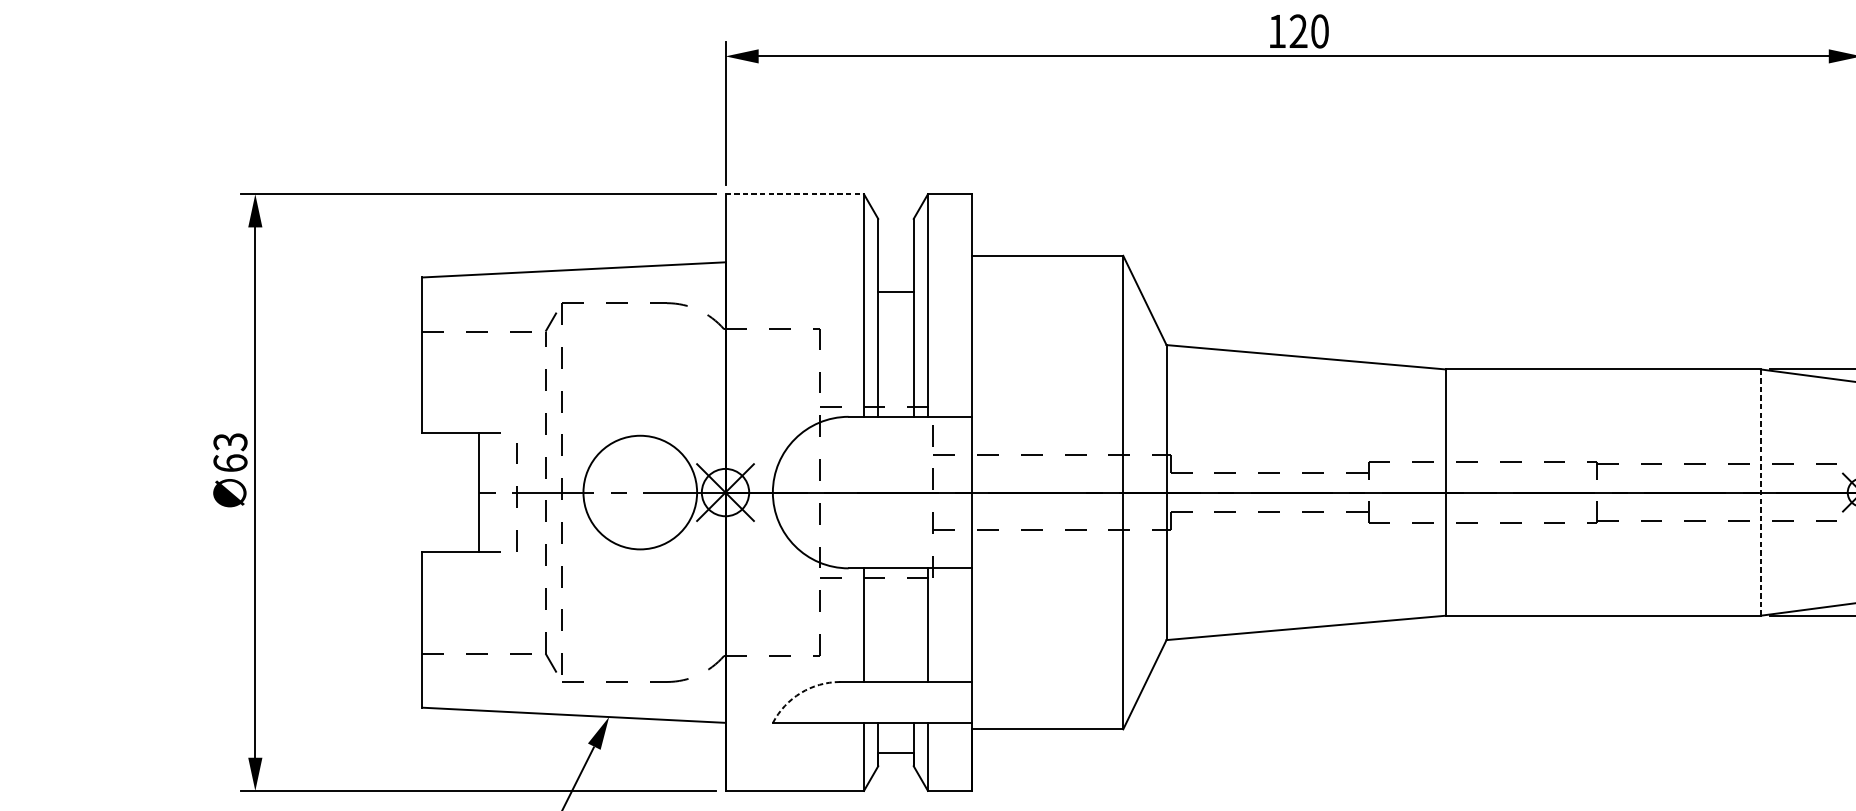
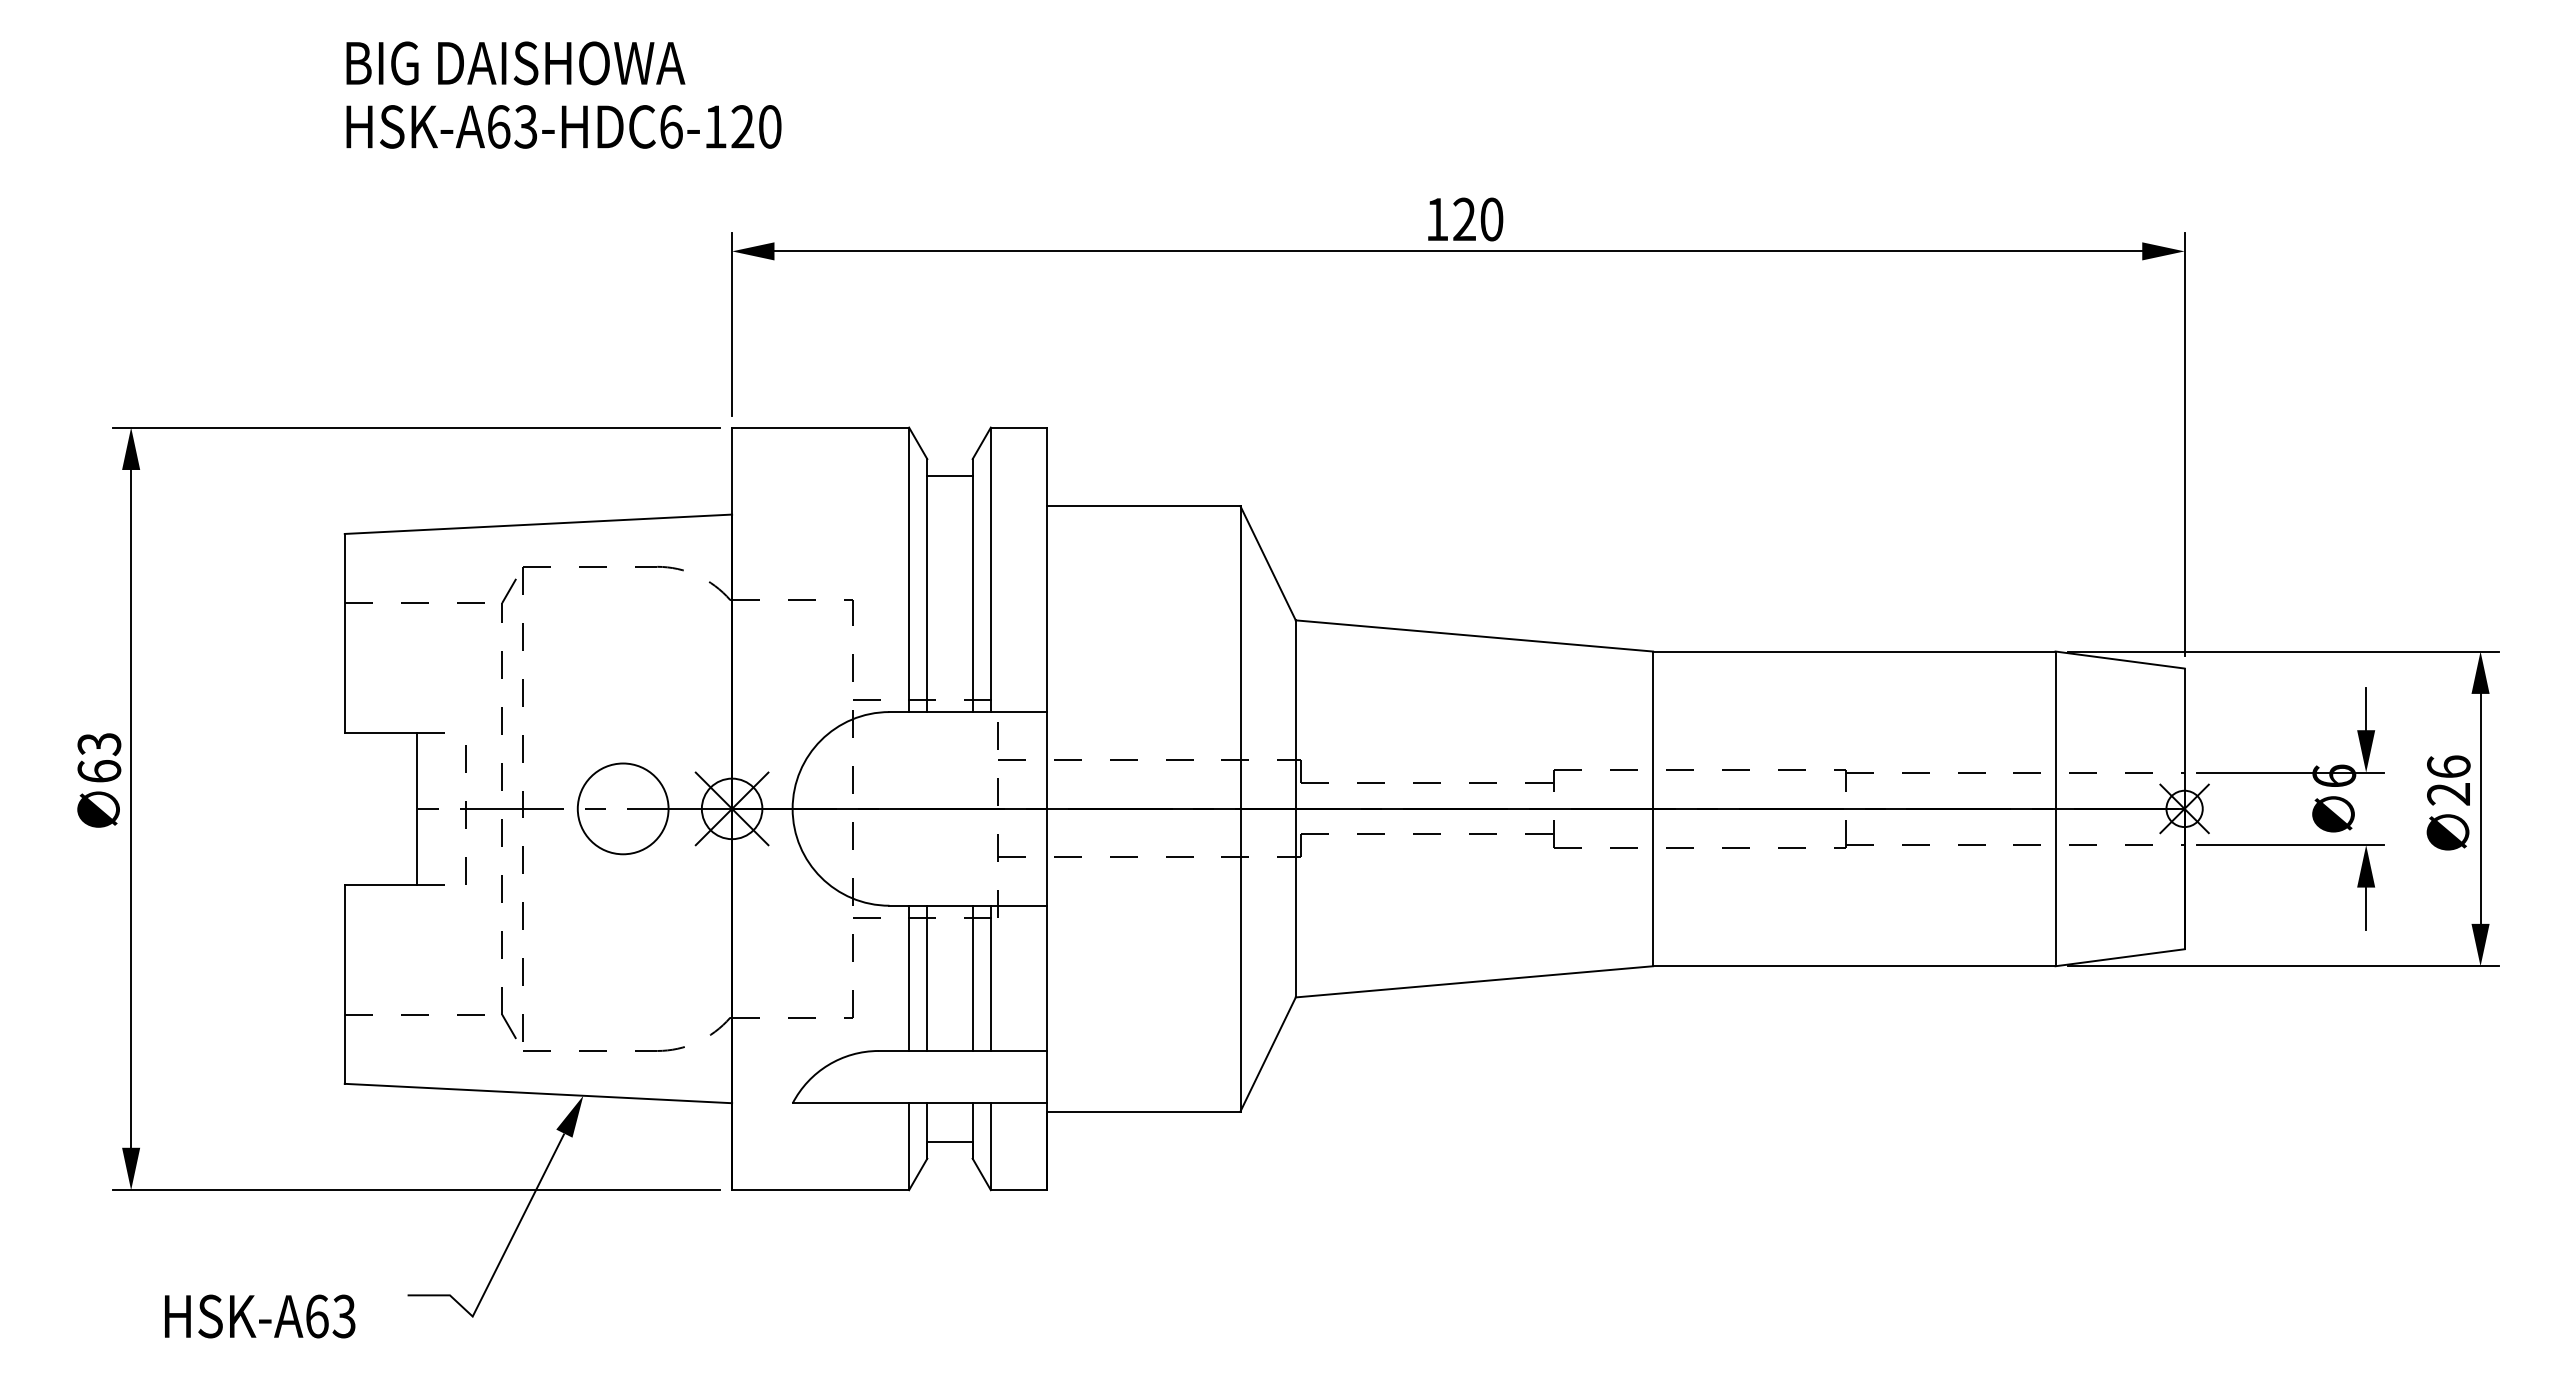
line: (795, 194) -> (821, 427), dashed -> solid
line: (895, 291) -> (949, 476), moved
circle: (639, 492) -> (622, 808), size x0.62
line: (1760, 493) -> (2055, 809), dashed -> solid
line: (878, 624) -> (927, 977), added
line: (913, 624) -> (972, 977), added
arc: (800, 693) -> (828, 1065), dashed -> solid

